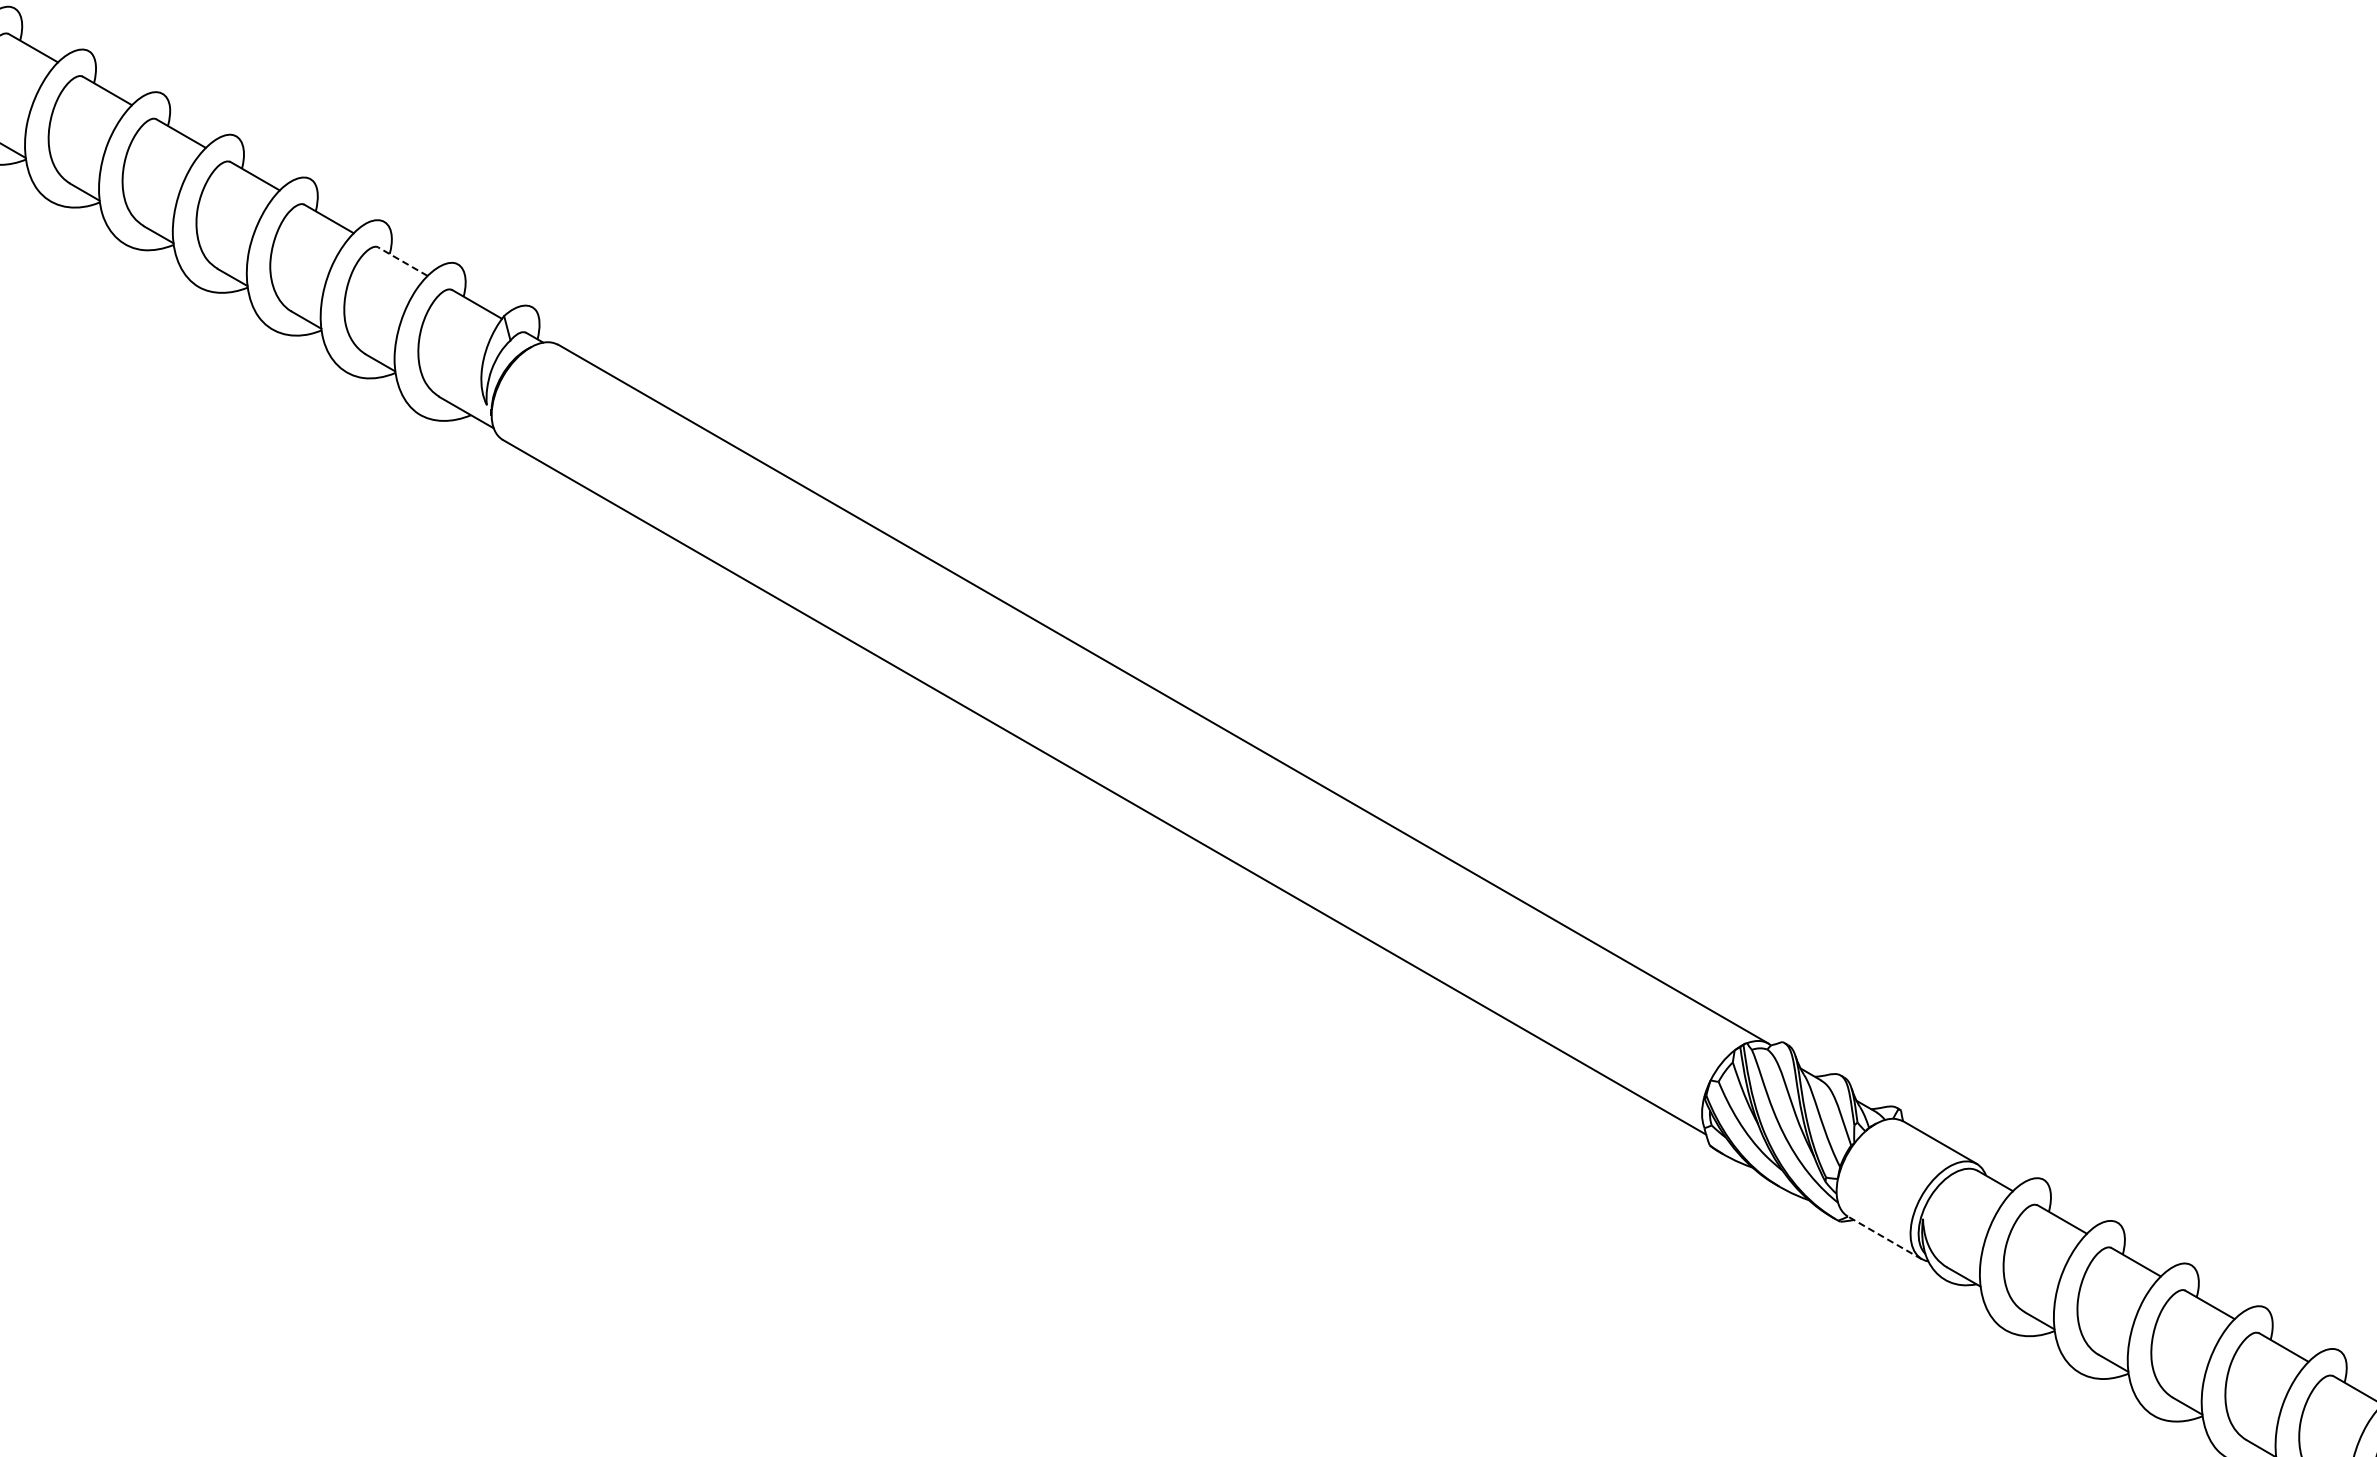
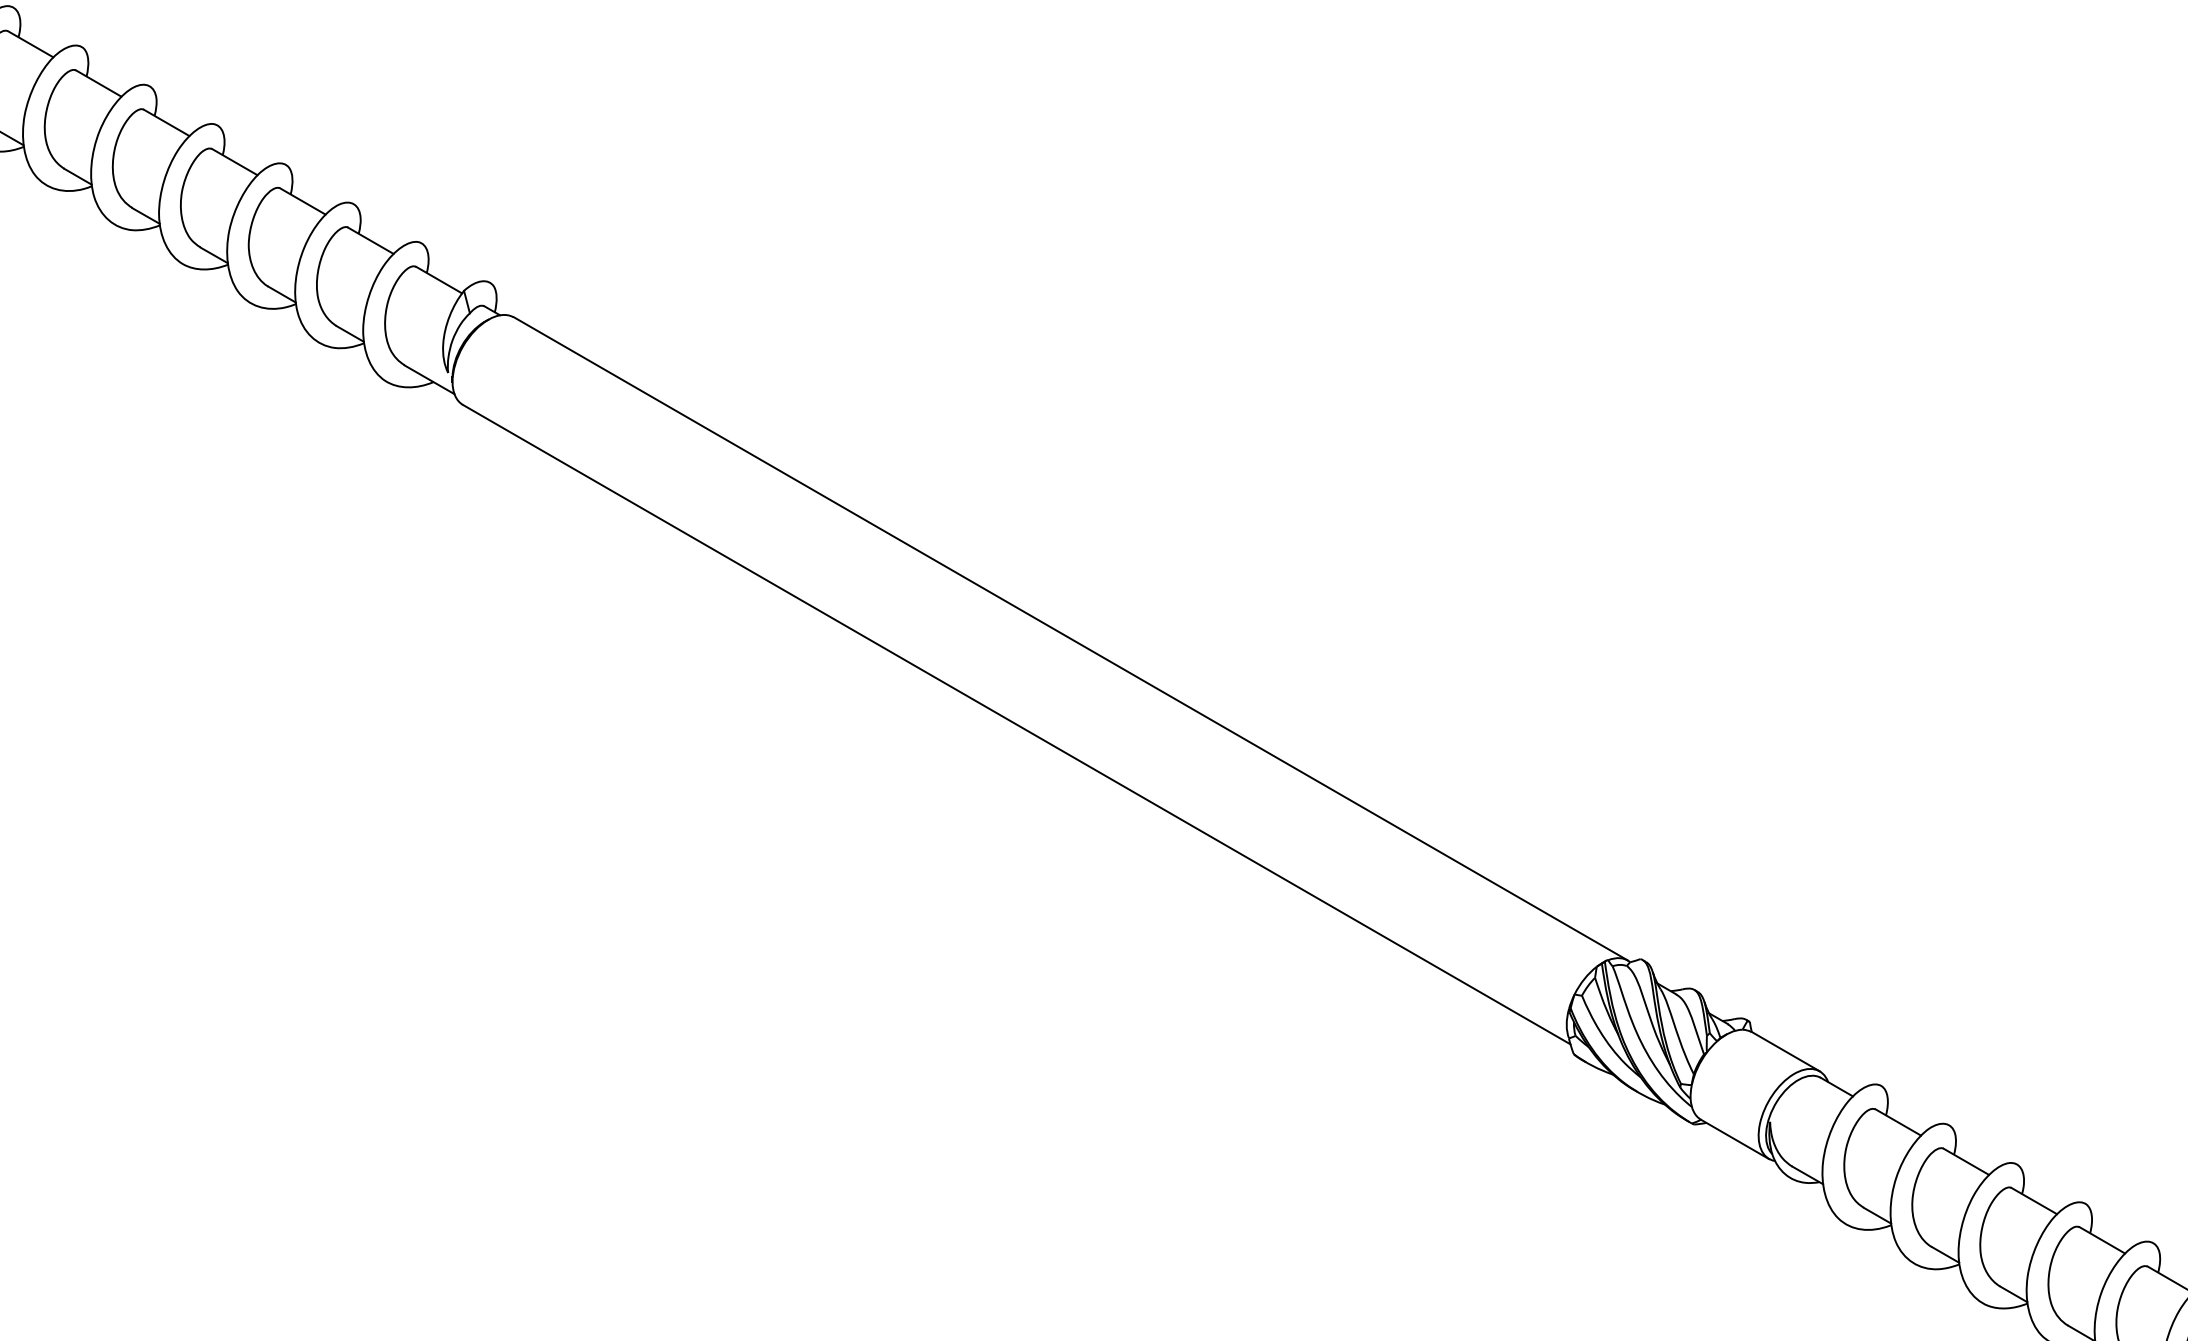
line: (402, 261) -> (370, 240), dashed -> solid
line: (1884, 1237) -> (1734, 1139), dashed -> solid

